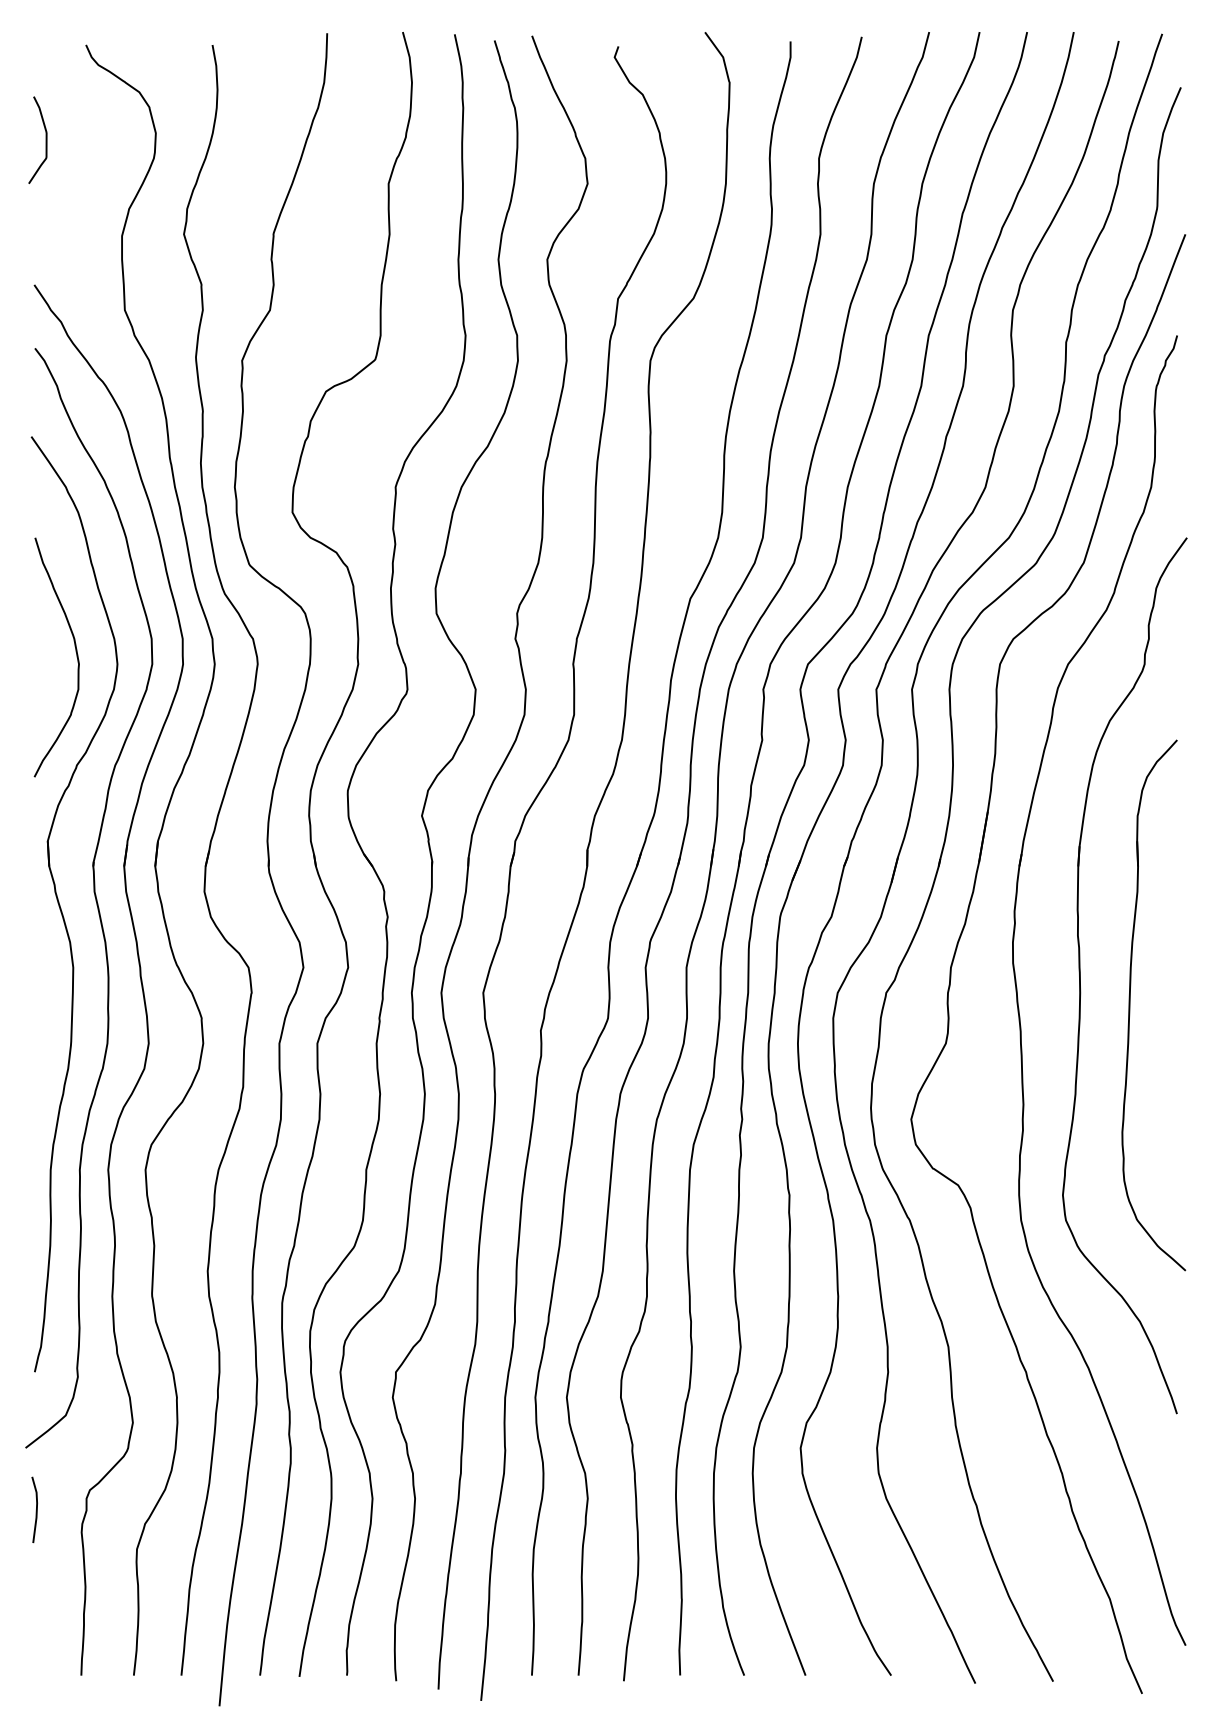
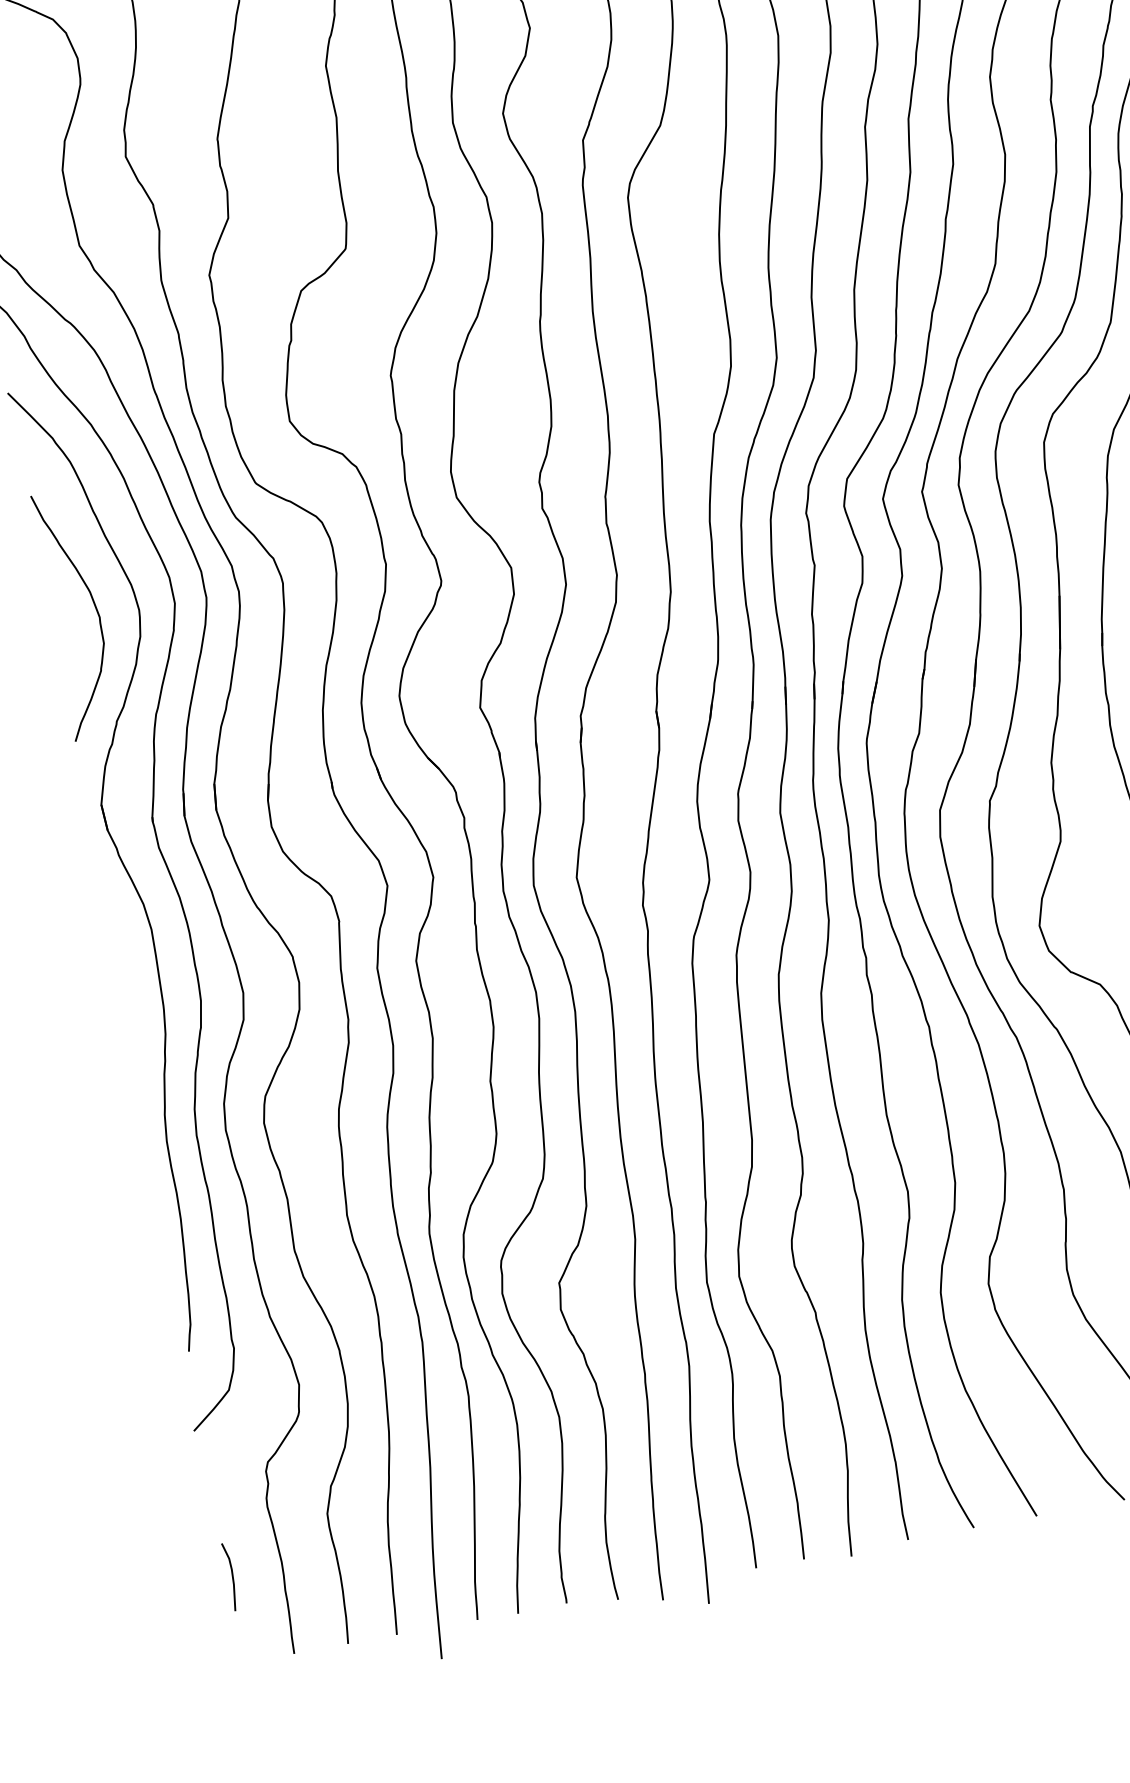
line: (35, 1510) -> (231, 1577), moved

